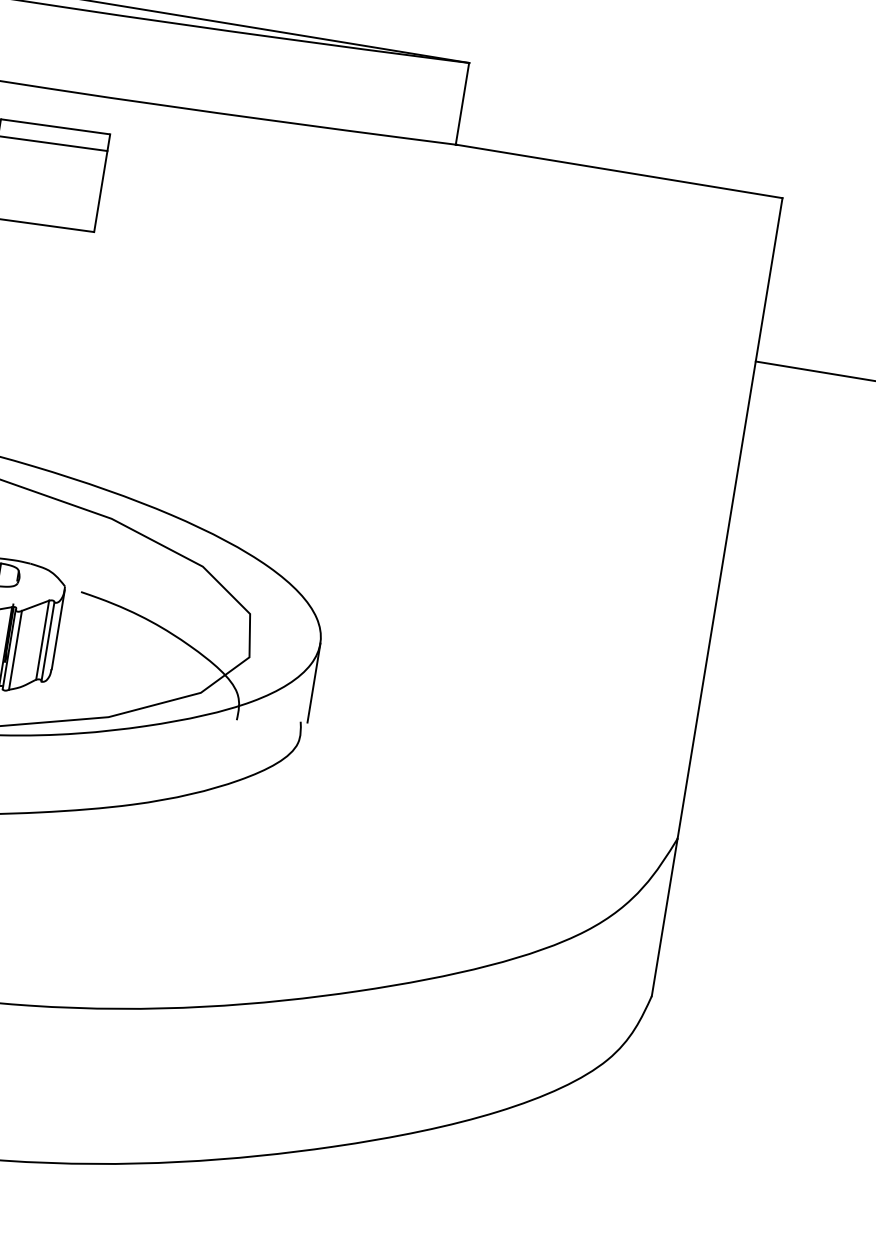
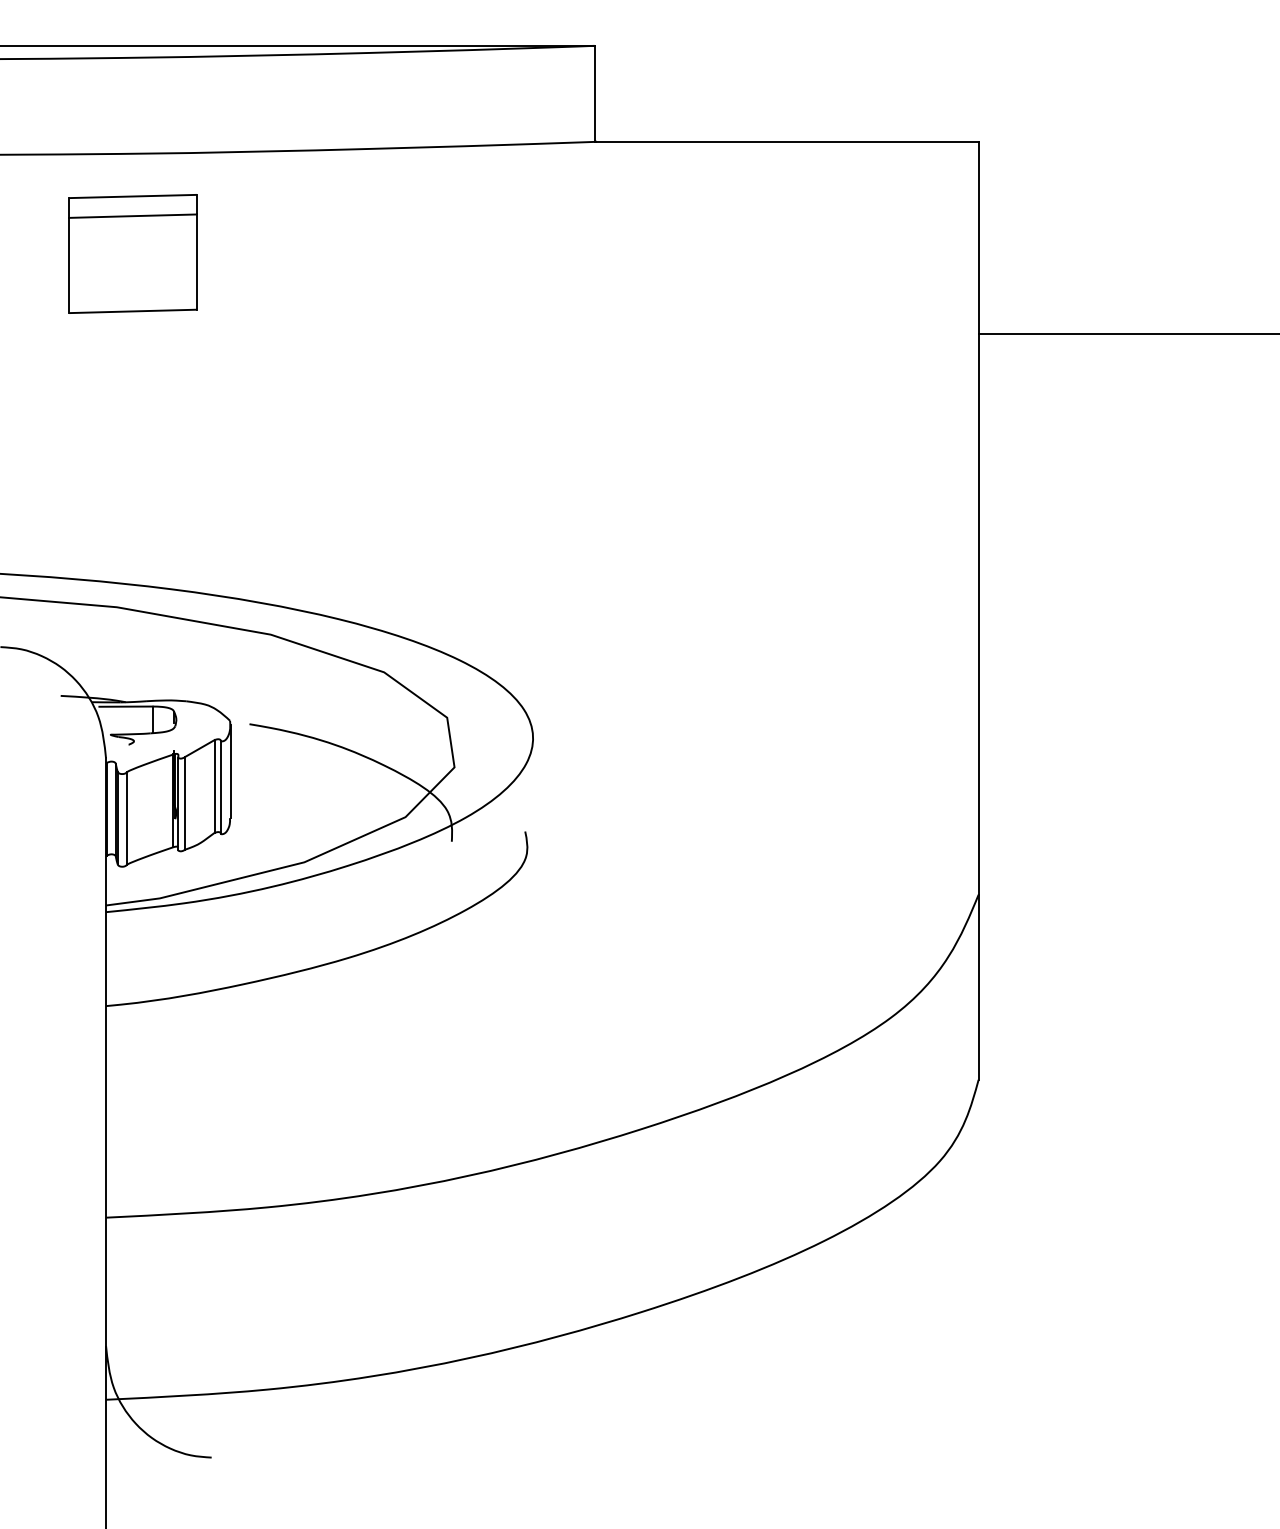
line: (314, 682) -> (533, 784), removed

